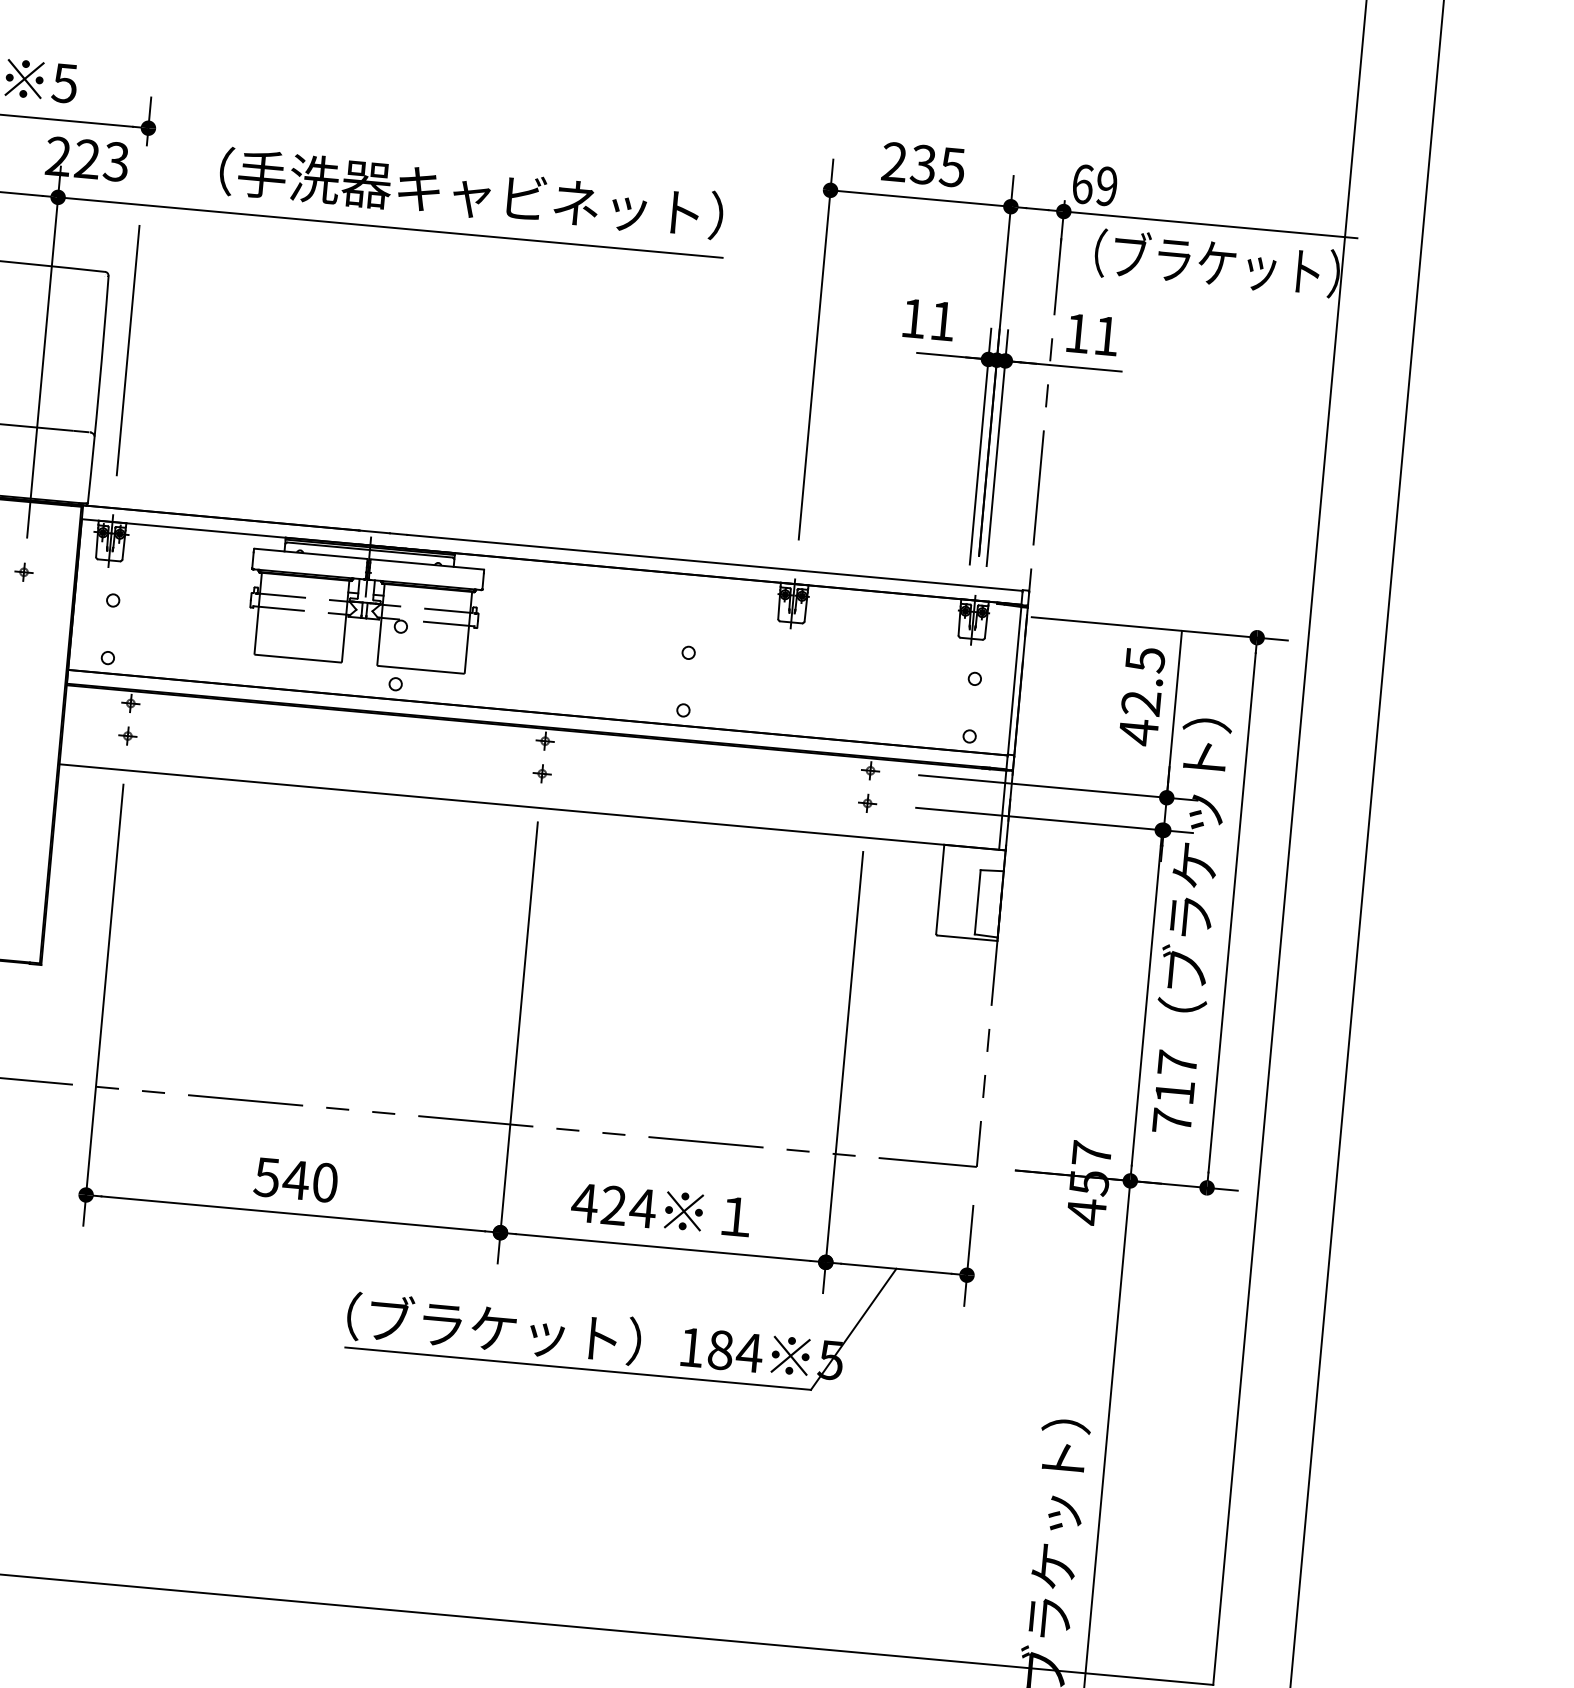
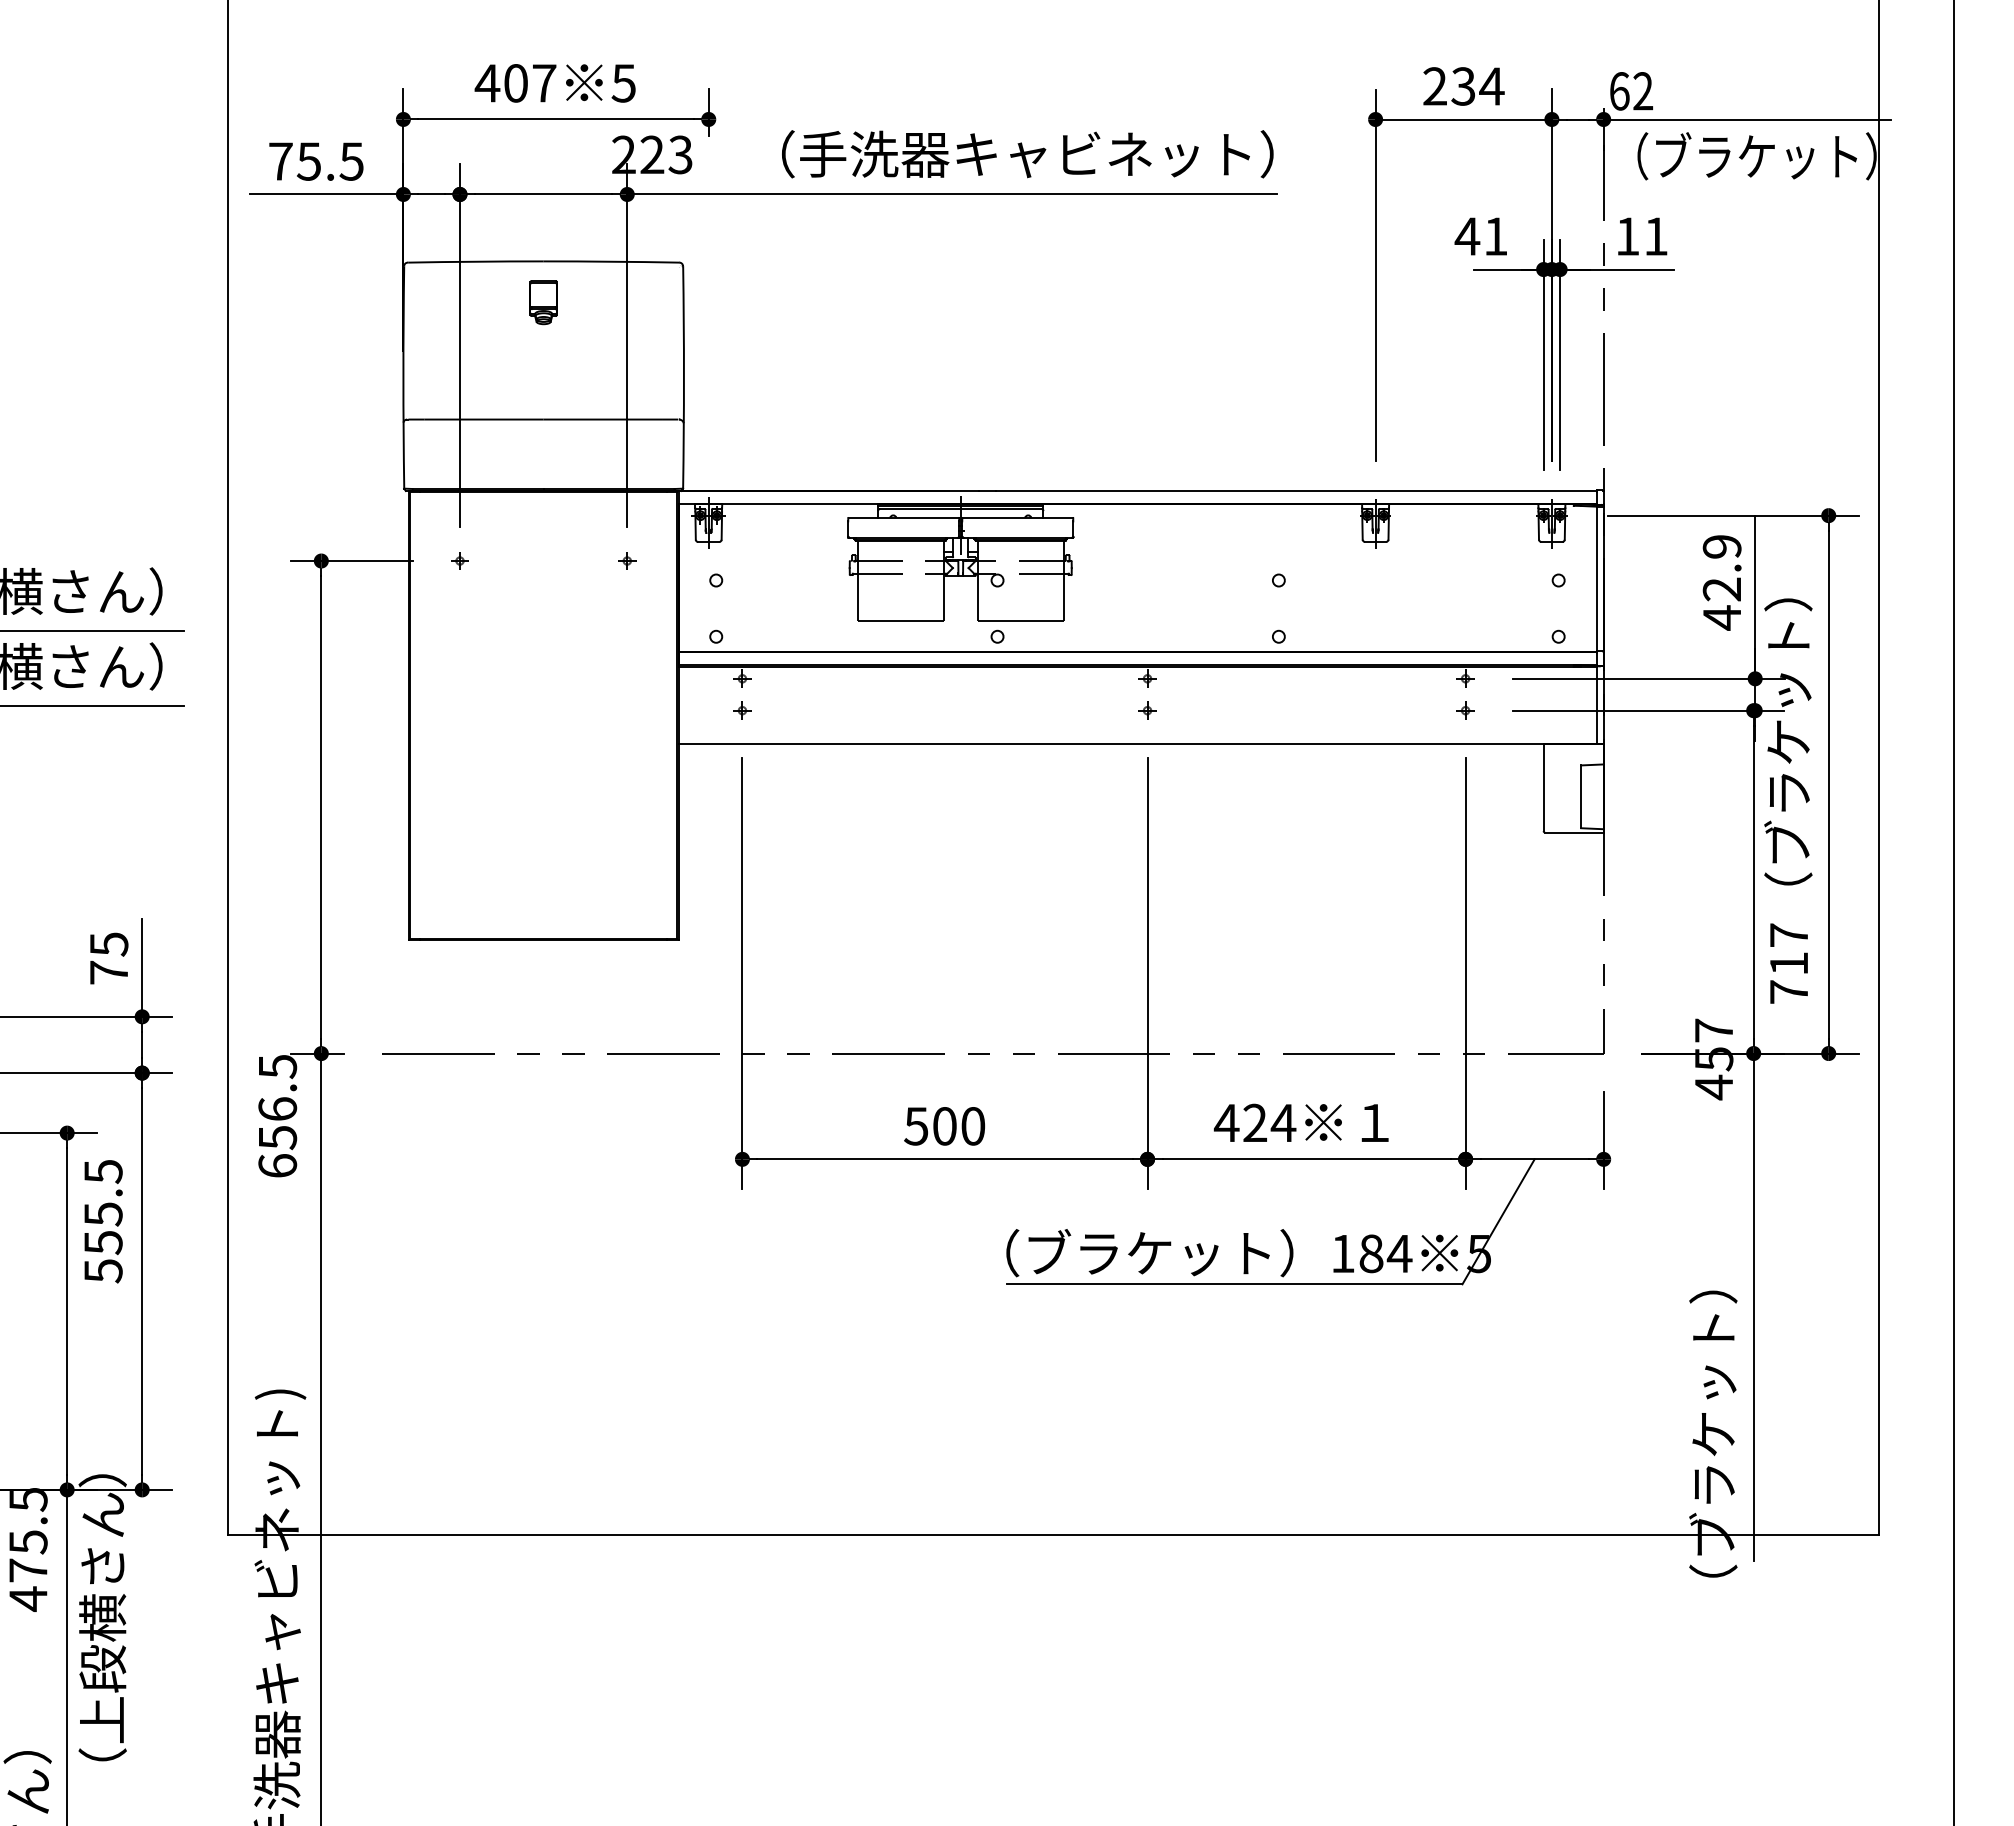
text: (952, 167) -> (1491, 86), 235 -> 234
text: (1107, 186) -> (1643, 91), 69 -> 62
text: (913, 318) -> (1467, 236), 11 -> 41
line: (127, 350) -> (708, 336), removed
text: (1144, 660) -> (1721, 547), 42.5 -> 42.9
text: (295, 1180) -> (944, 1126), 540 -> 500

